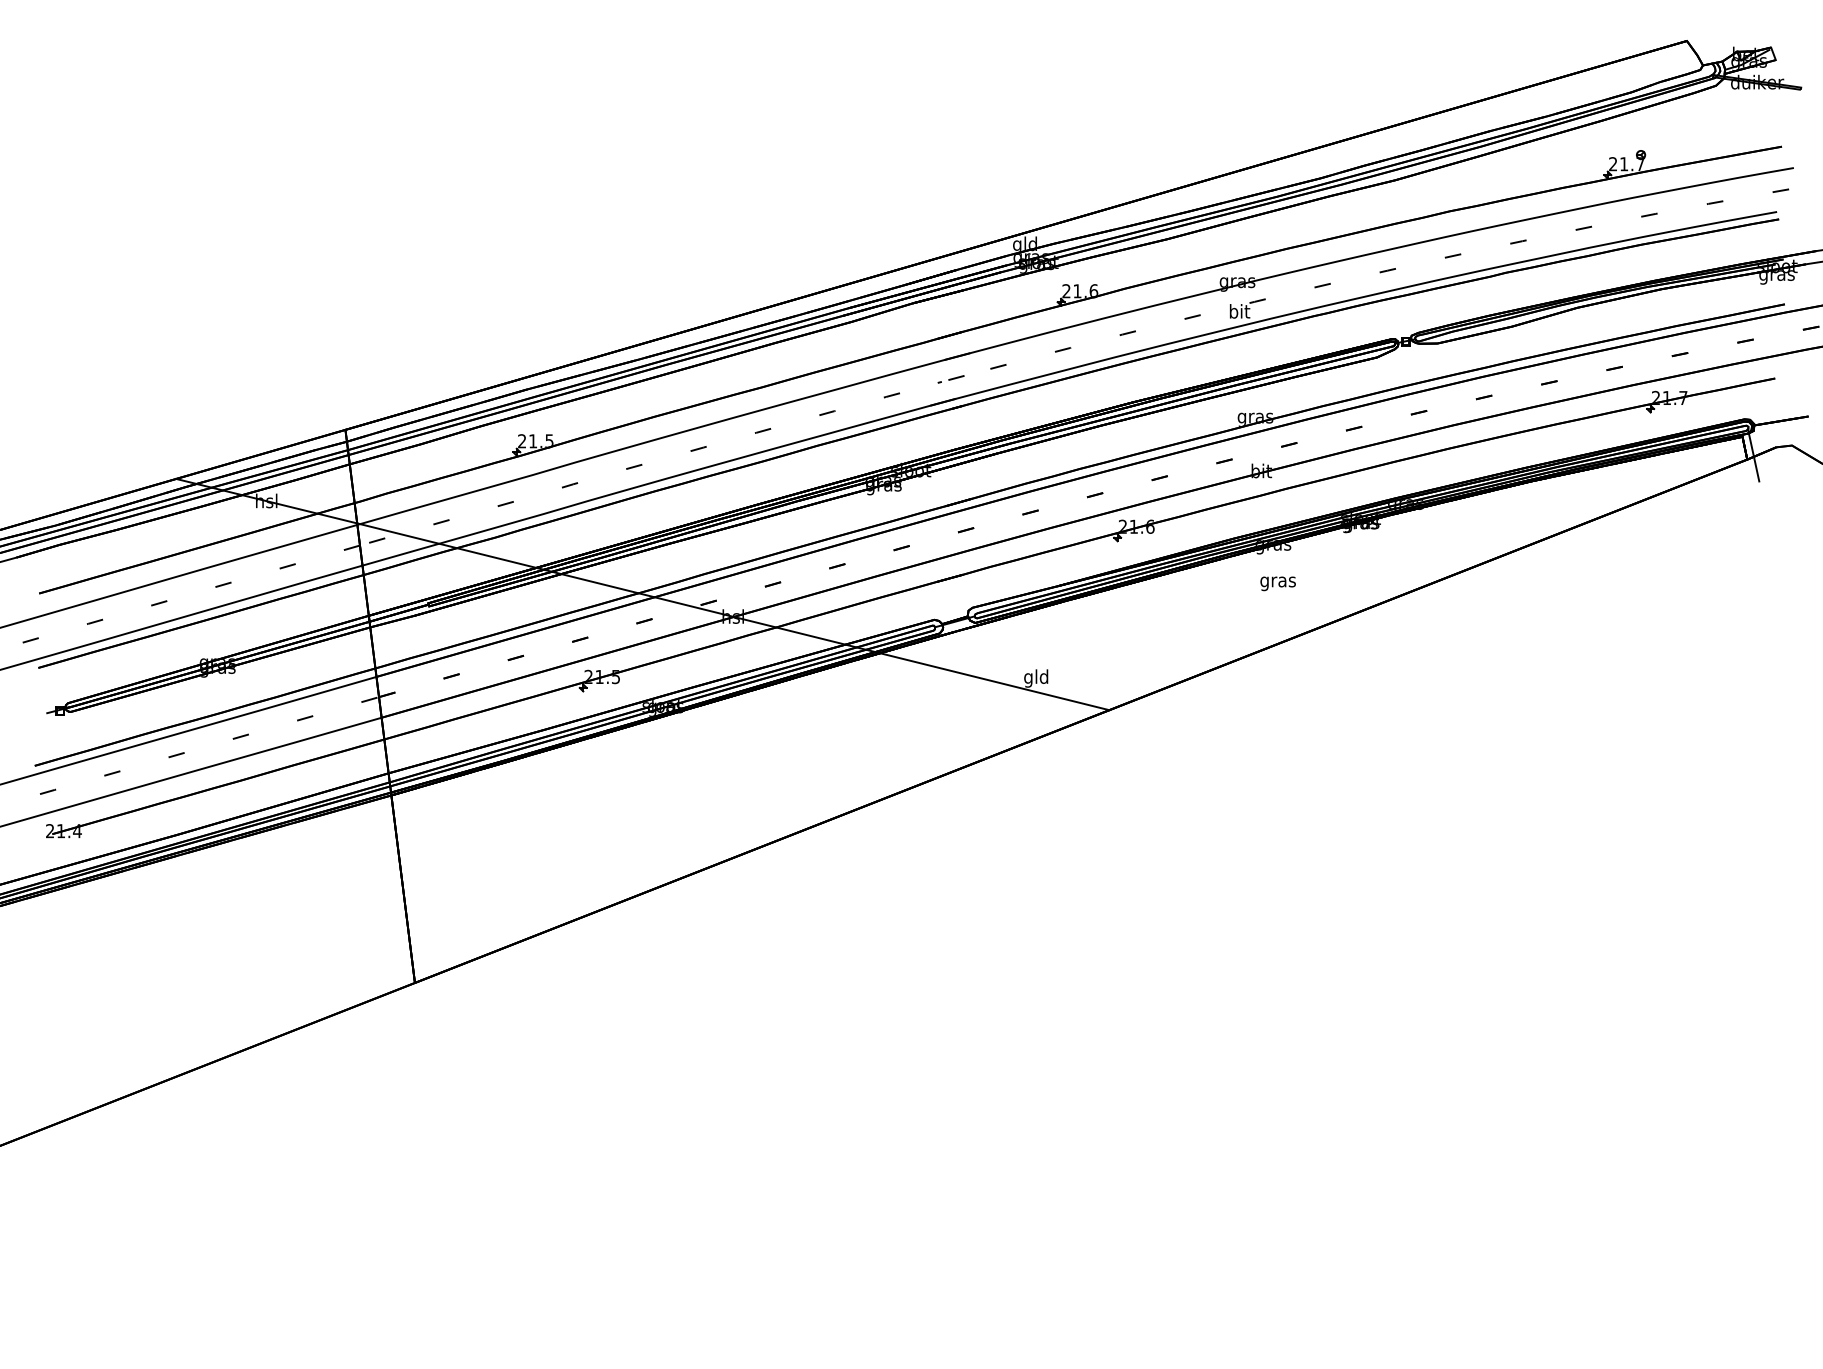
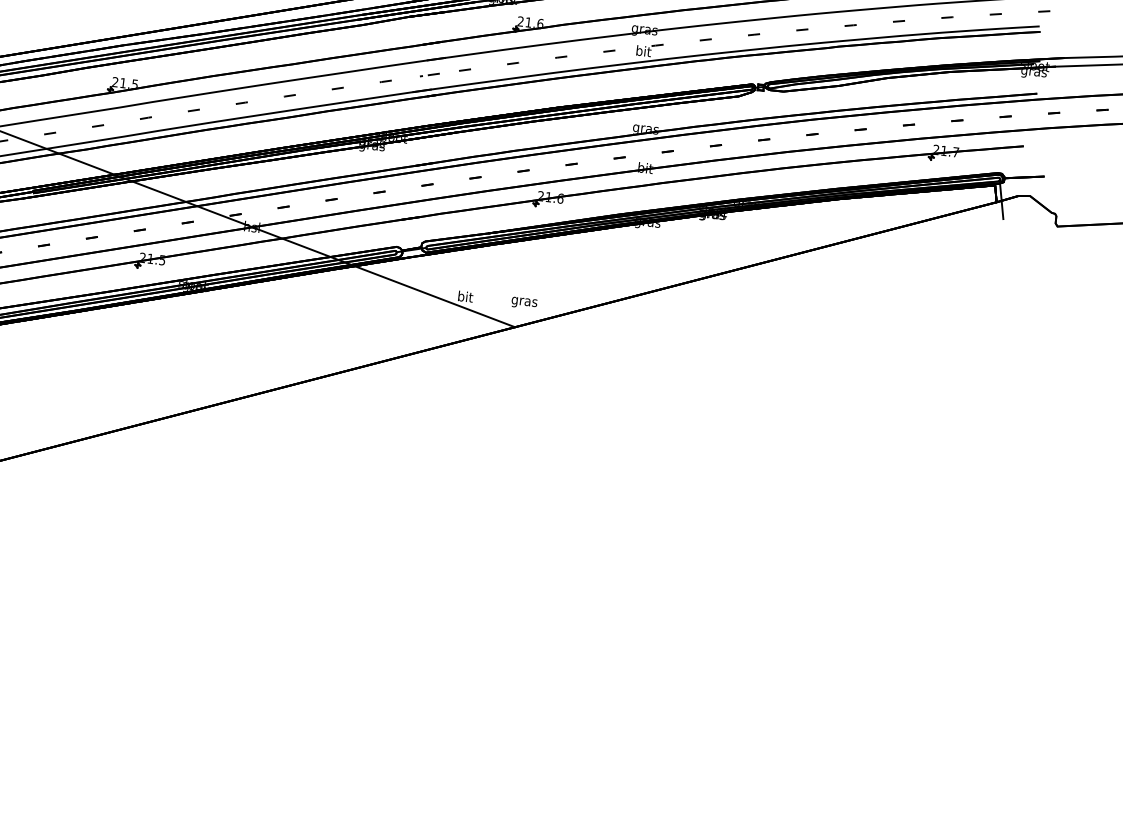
text: (1277, 583) -> (523, 302), moved
text: (1036, 678) -> (465, 298), gld -> bit

